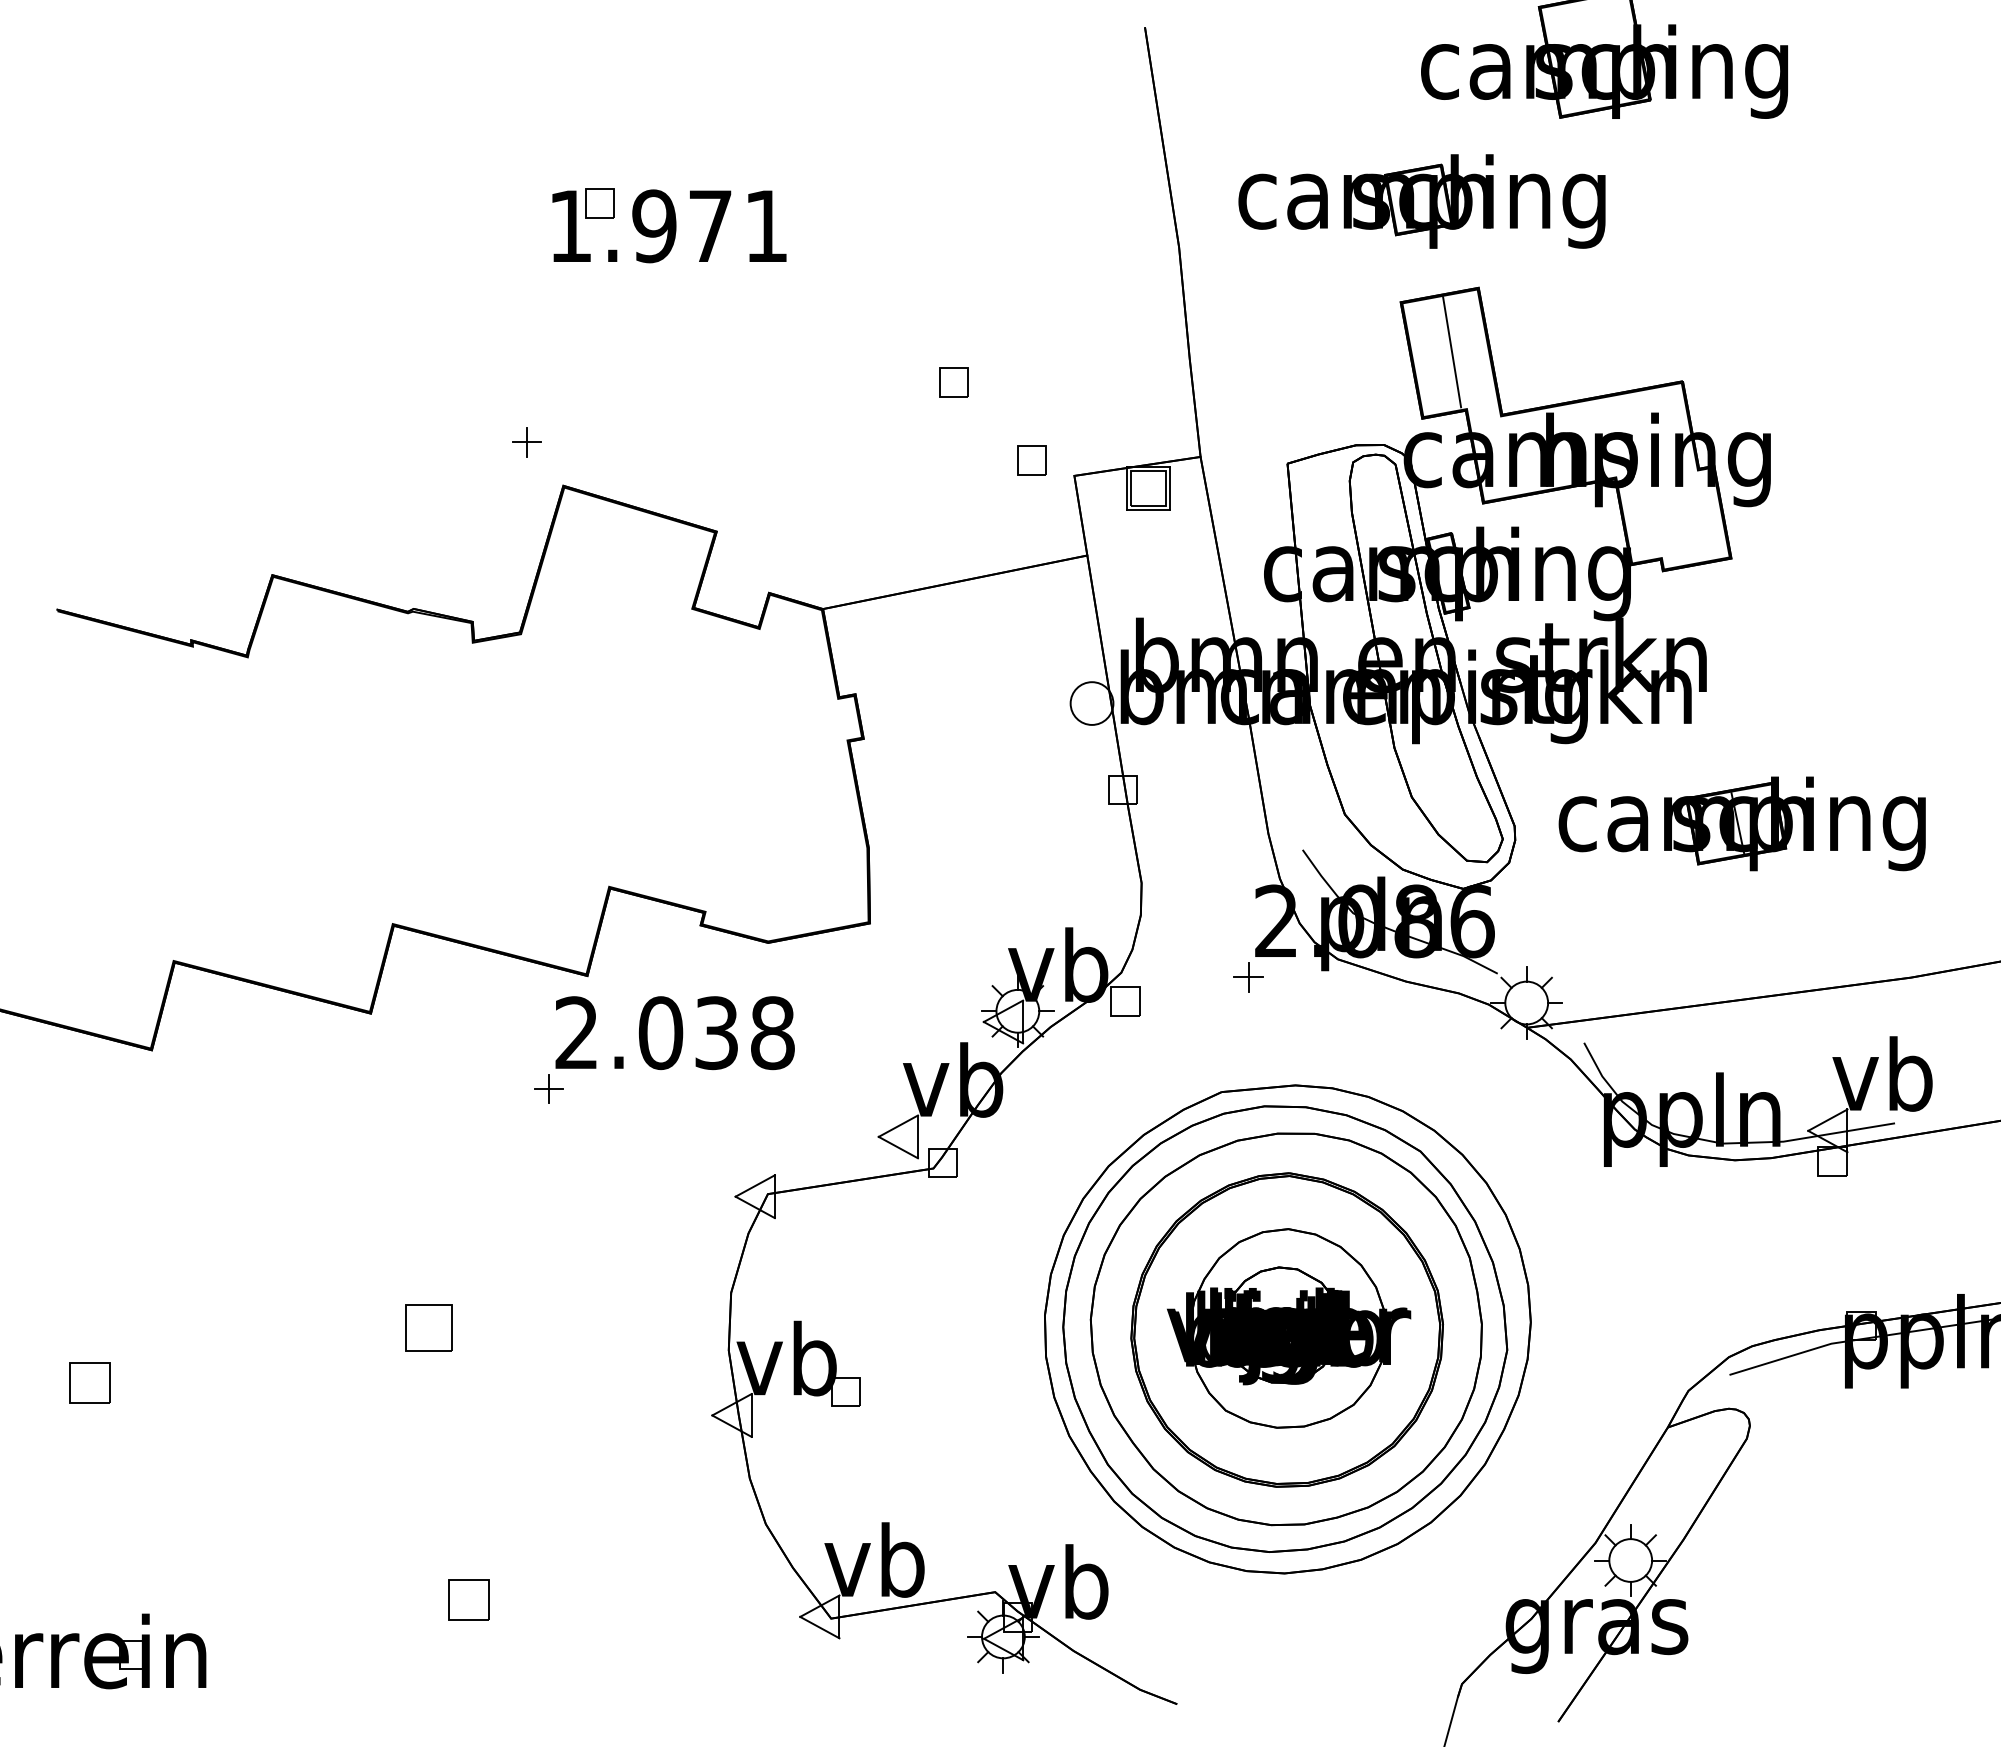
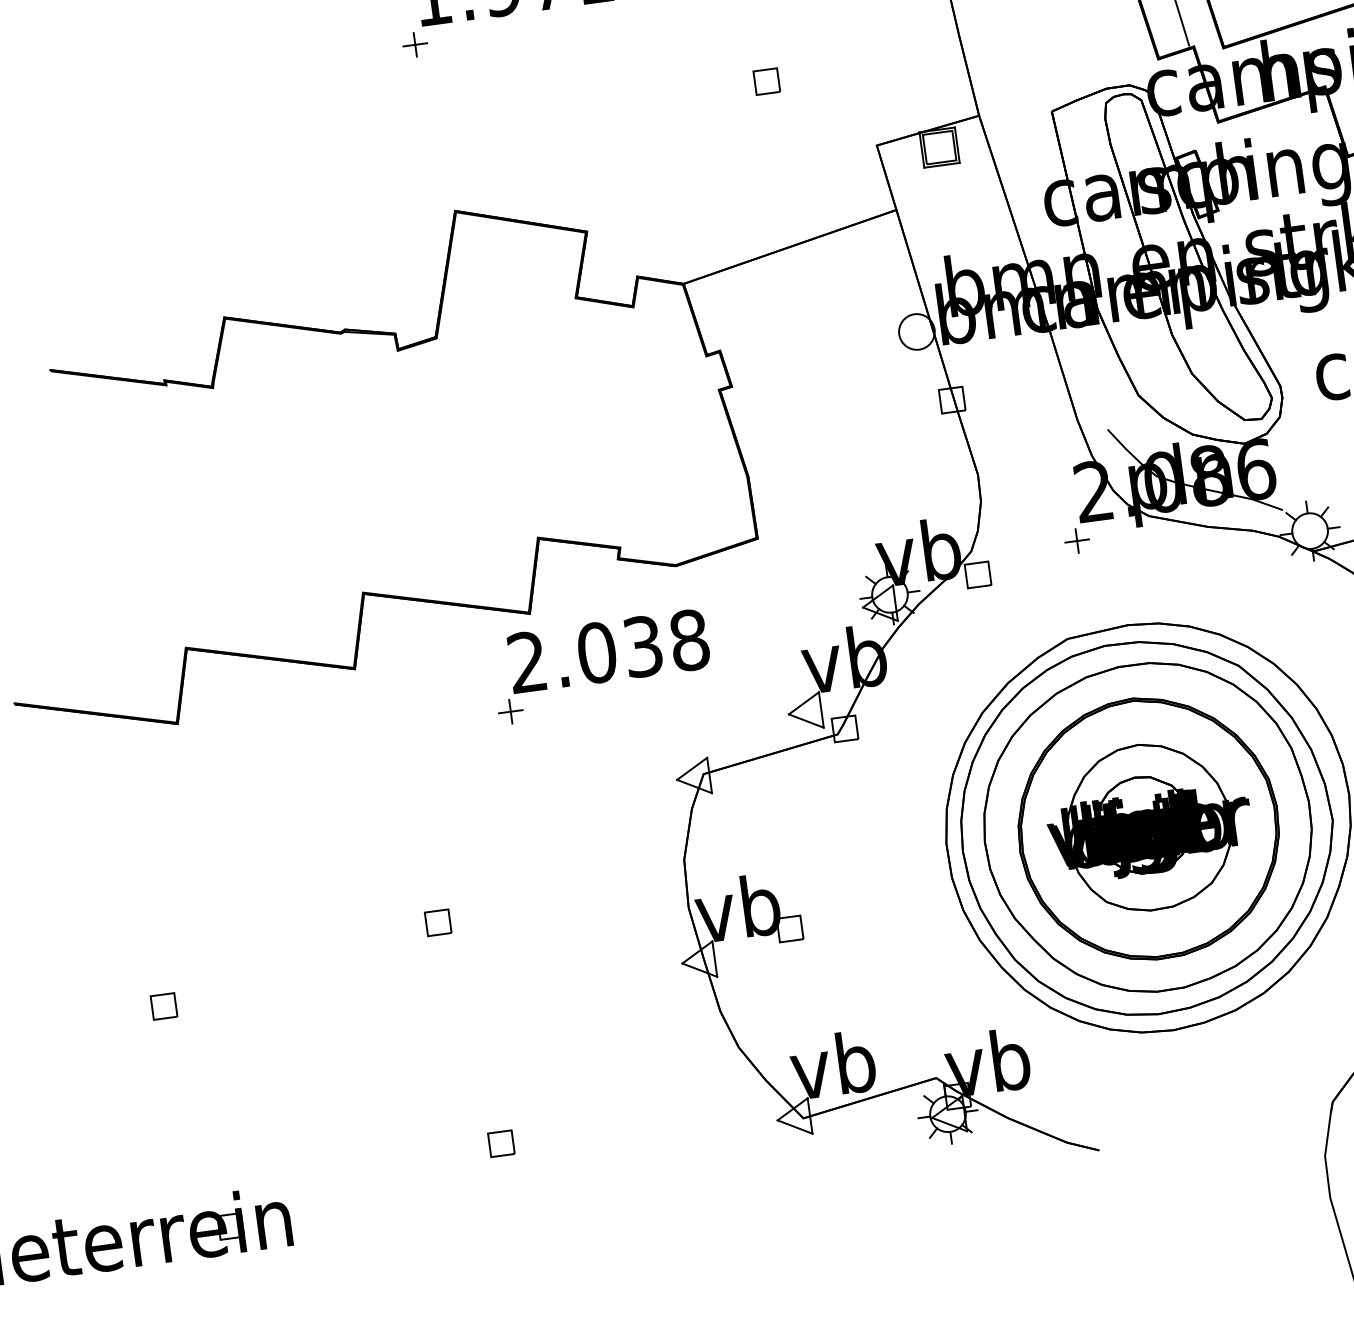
part: (526, 442) -> (415, 45), moved
part: (1031, 460) -> (839, 137), removed
part: (428, 1327) -> (437, 922), size x0.62
part: (90, 1383) -> (164, 1006), size x0.71
part: (468, 1600) -> (501, 1143), size x0.71

